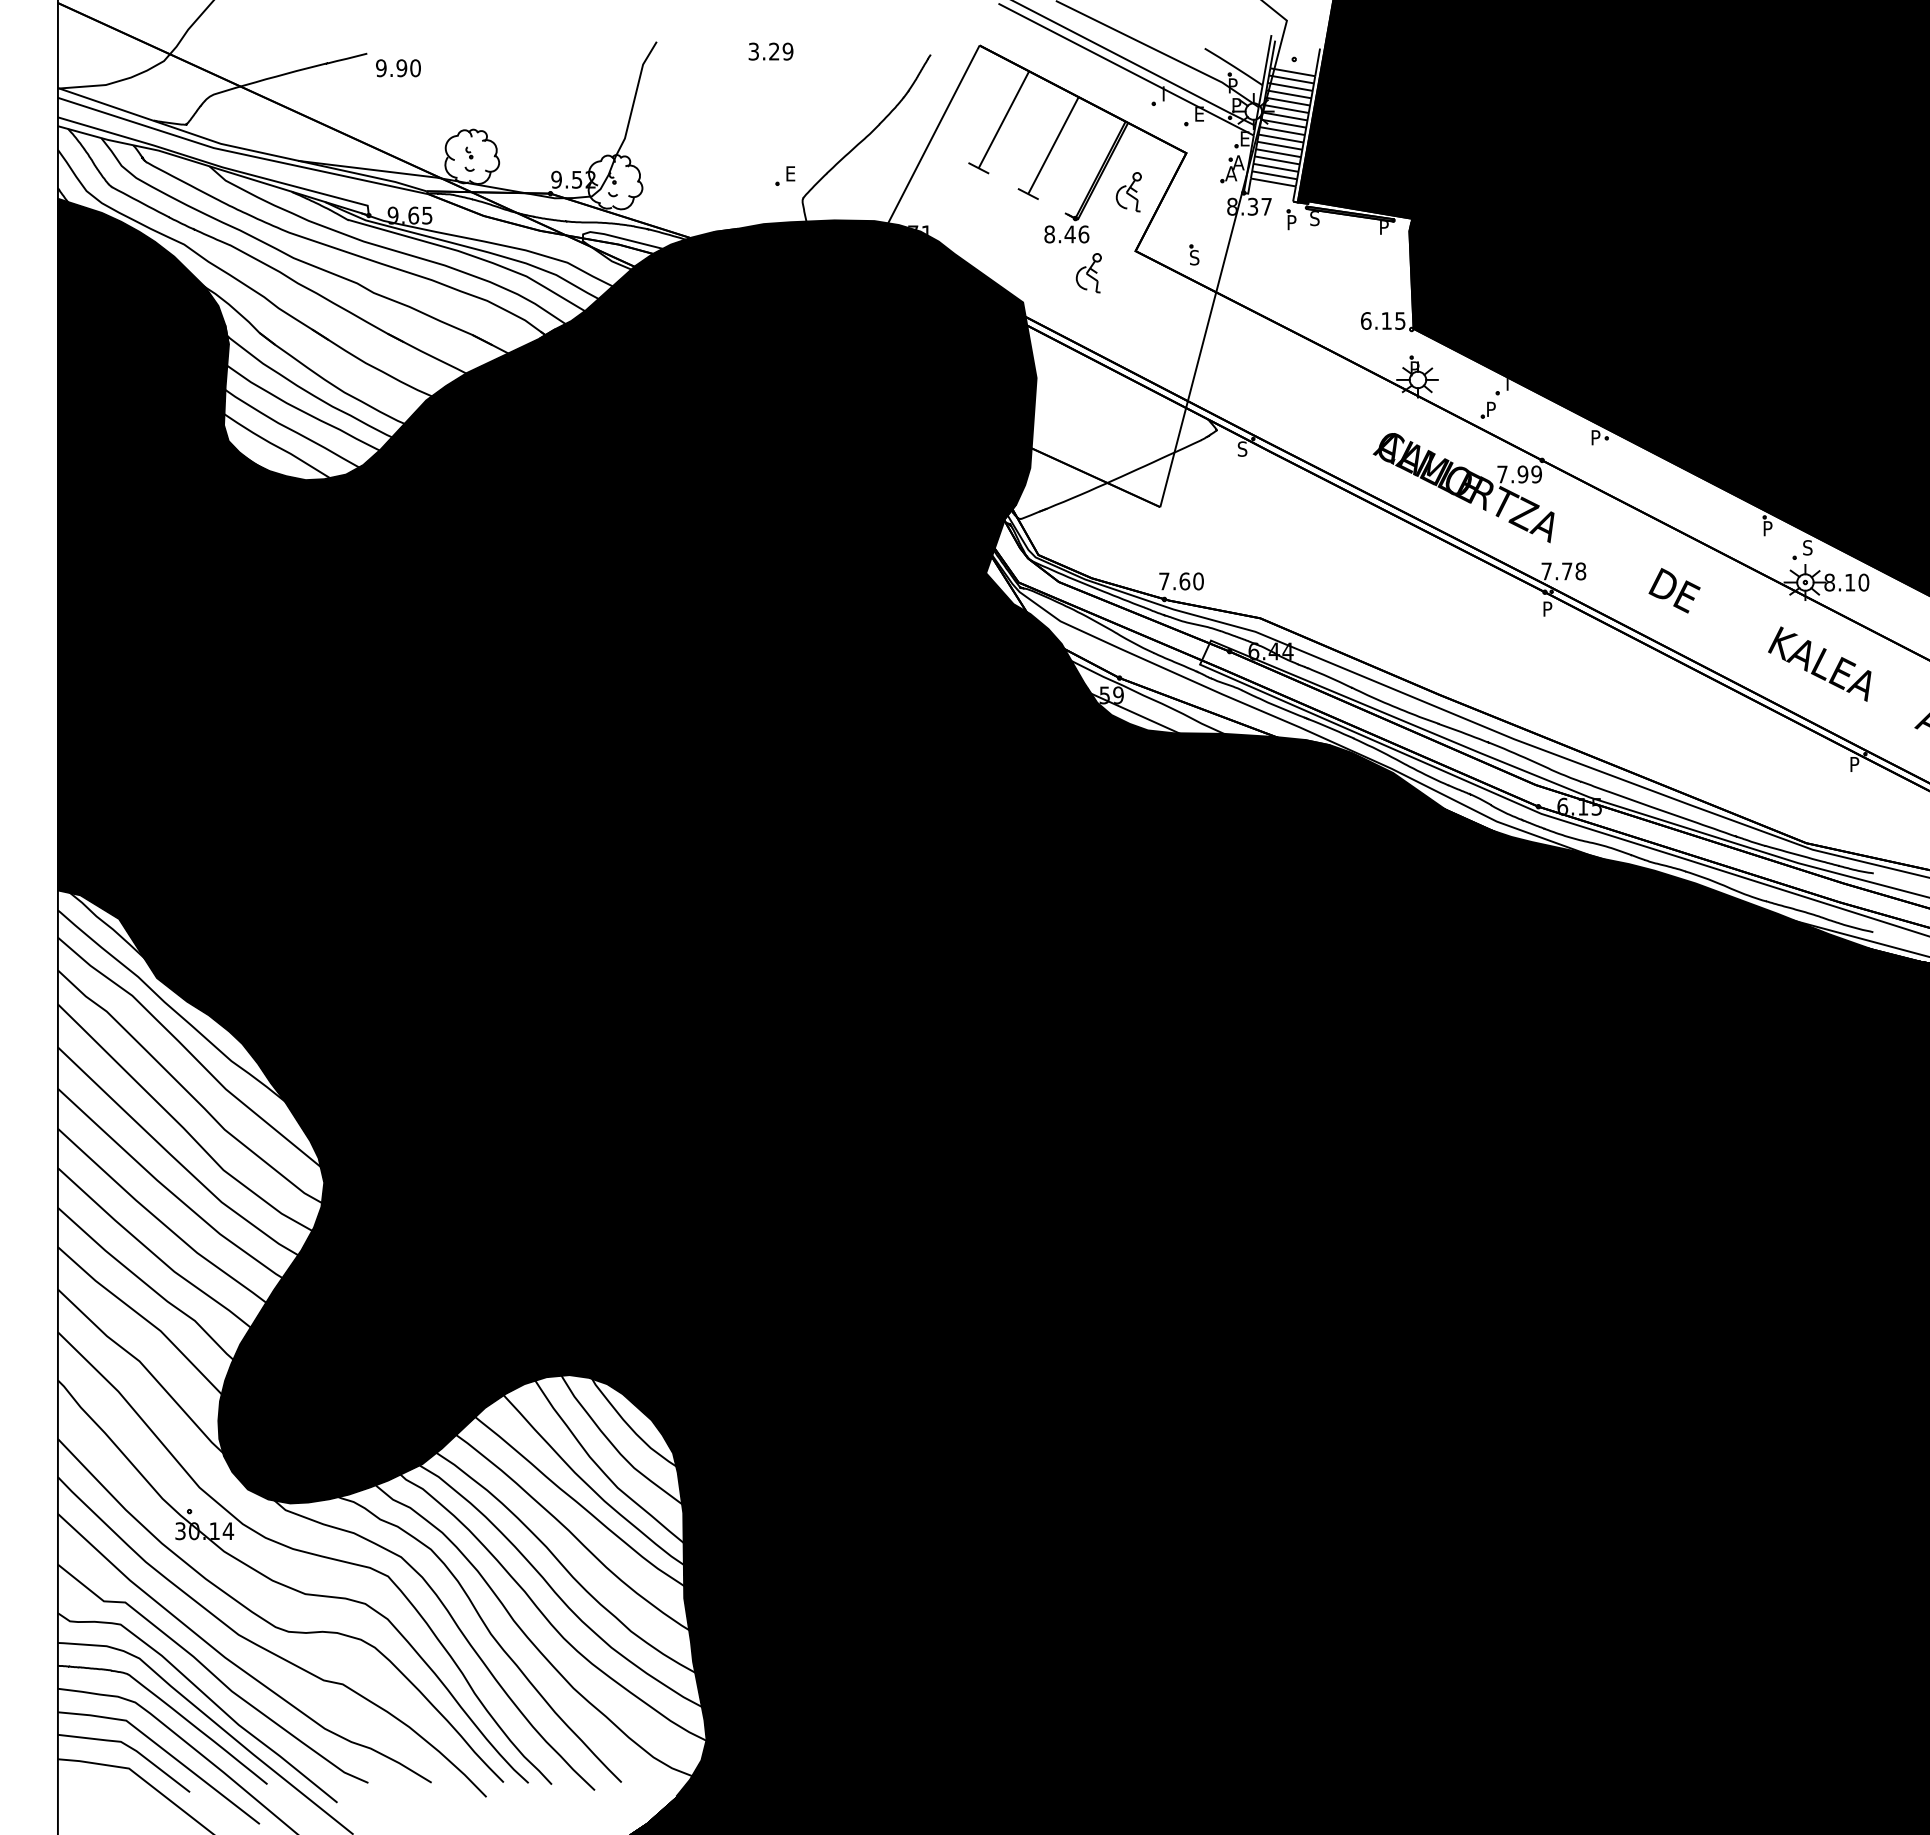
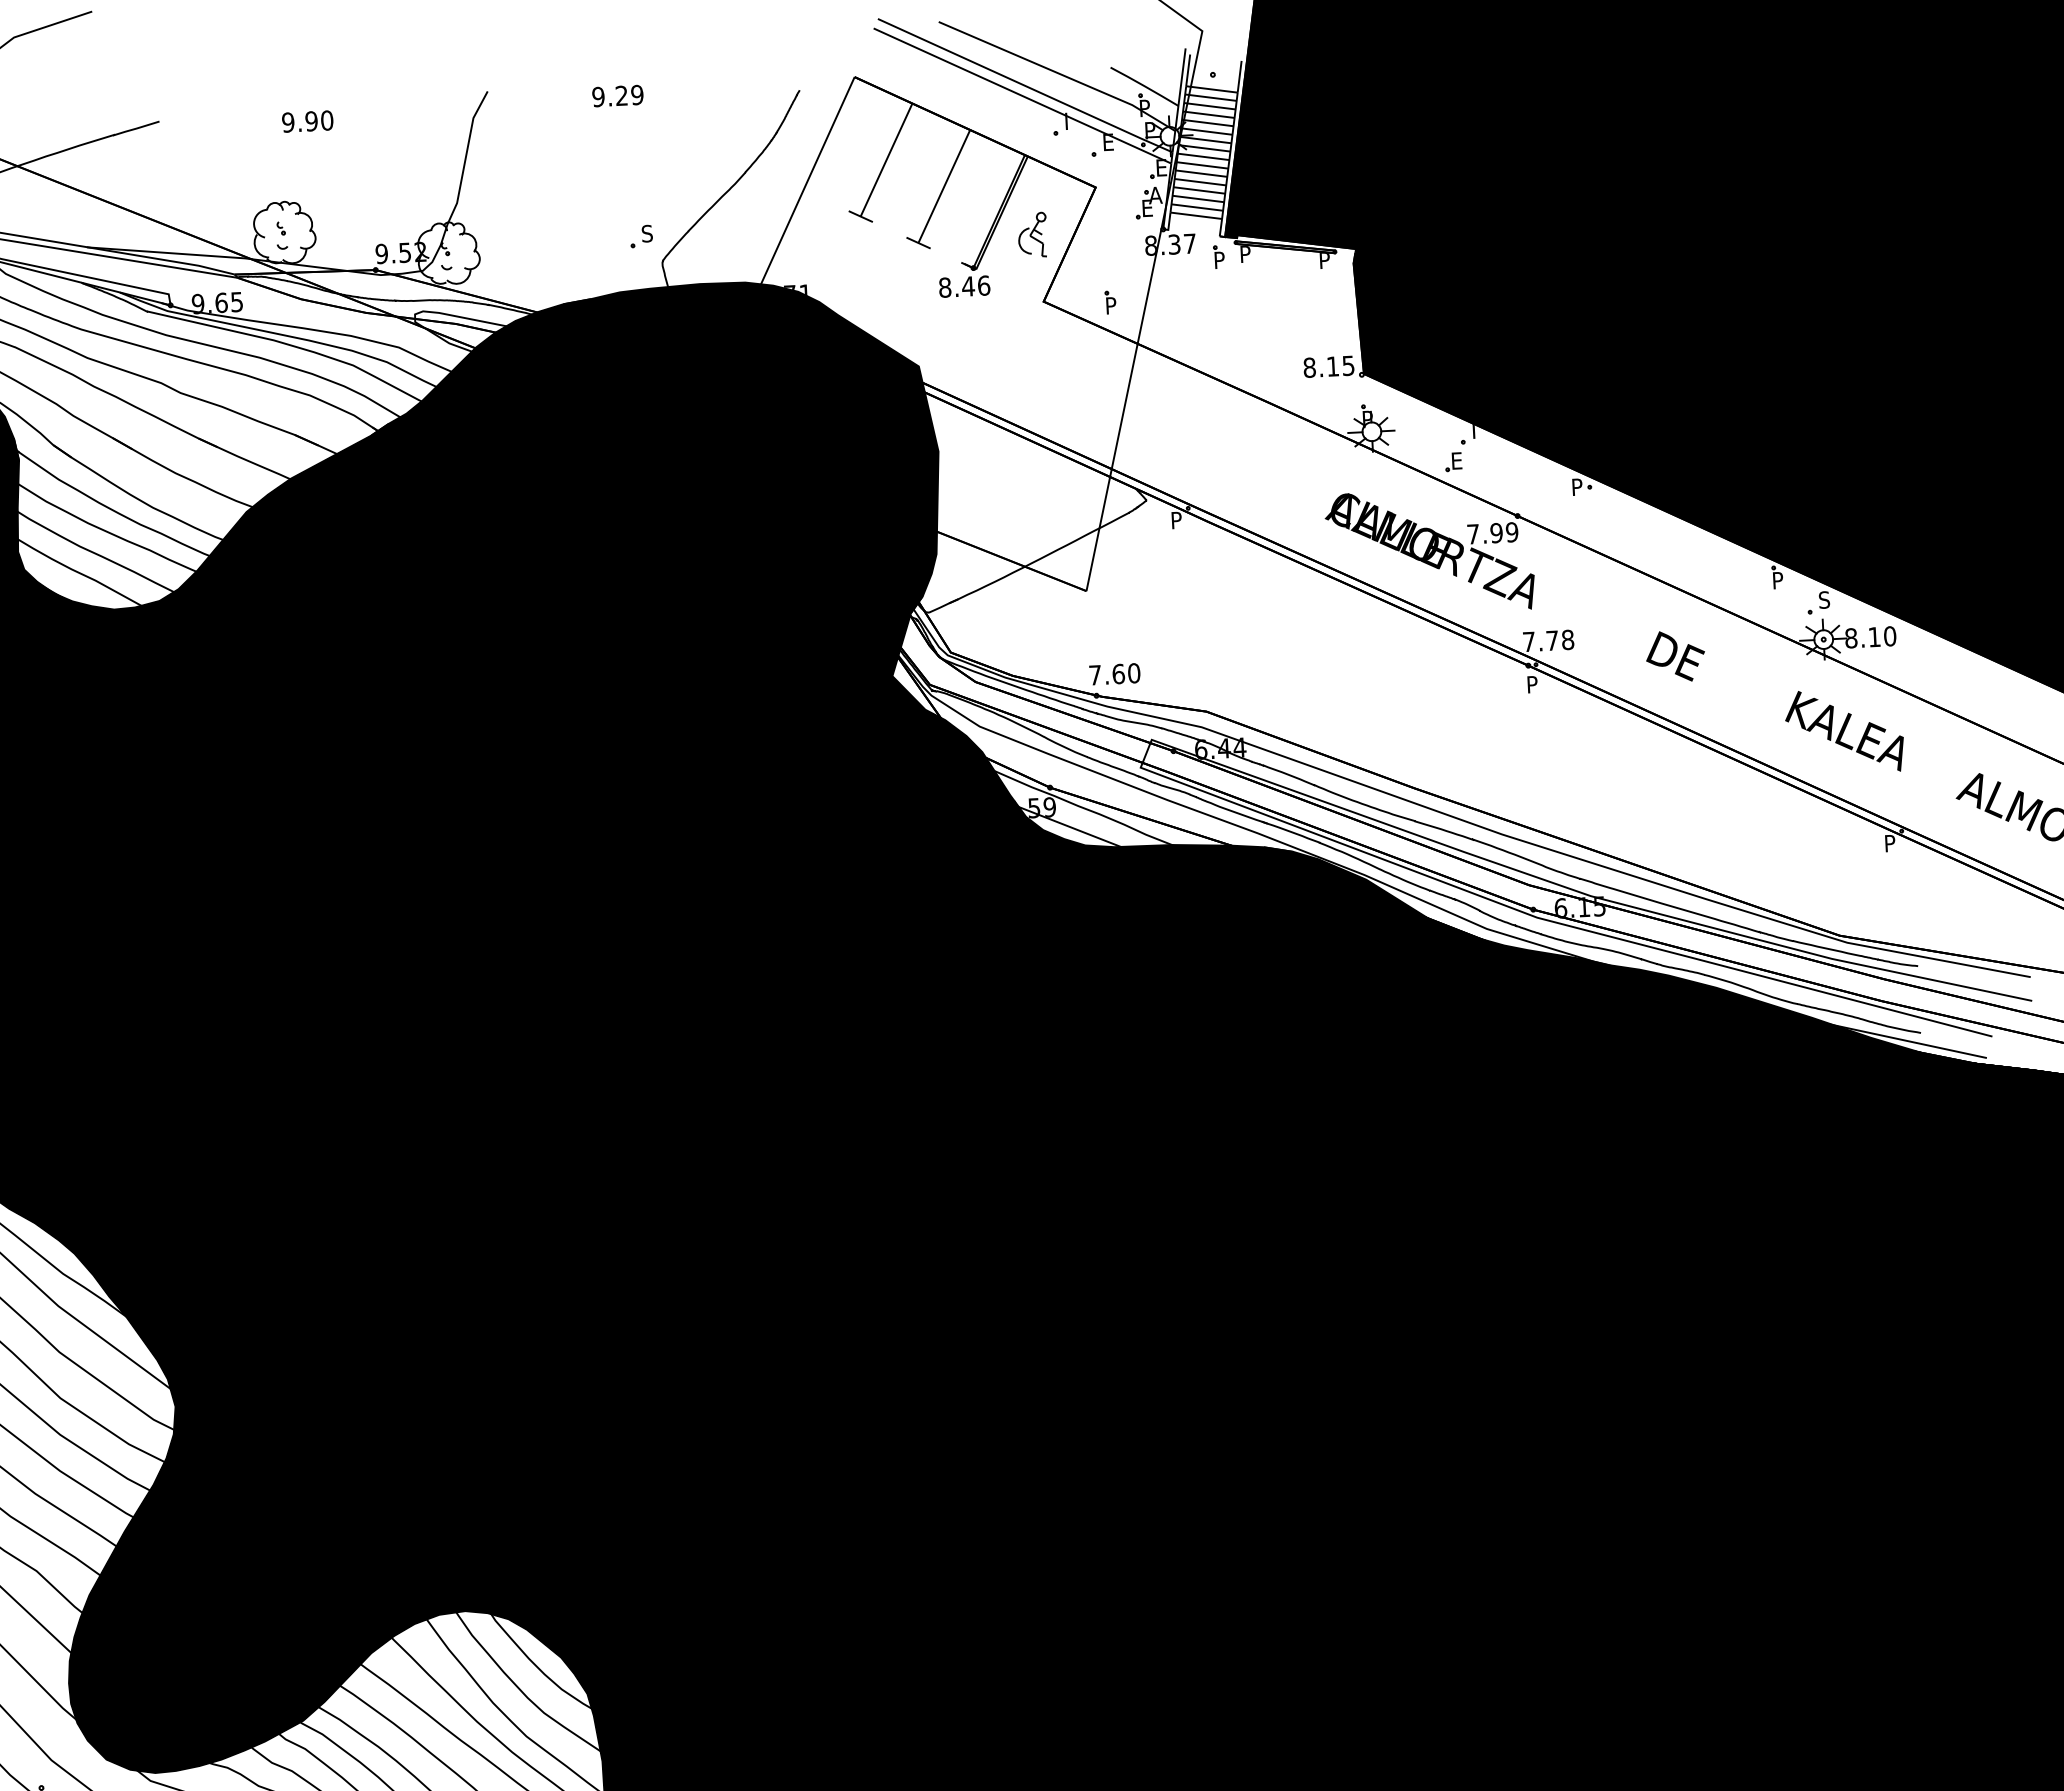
text: (753, 51) -> (598, 96), 3.29 -> 9.29
text: (398, 68) -> (307, 121), moved
text: (790, 173) -> (647, 233), E -> S
text: (1231, 173) -> (1148, 207), A -> E
text: (1314, 218) -> (1245, 254), S -> P
text: (1194, 257) -> (1110, 305), S -> P
part: (1088, 273) -> (991, 329), removed
text: (1365, 320) -> (1308, 367), 6.15 -> 8.15
text: (1492, 408) -> (1458, 459), P -> E
text: (1242, 448) -> (1176, 519), S -> P

